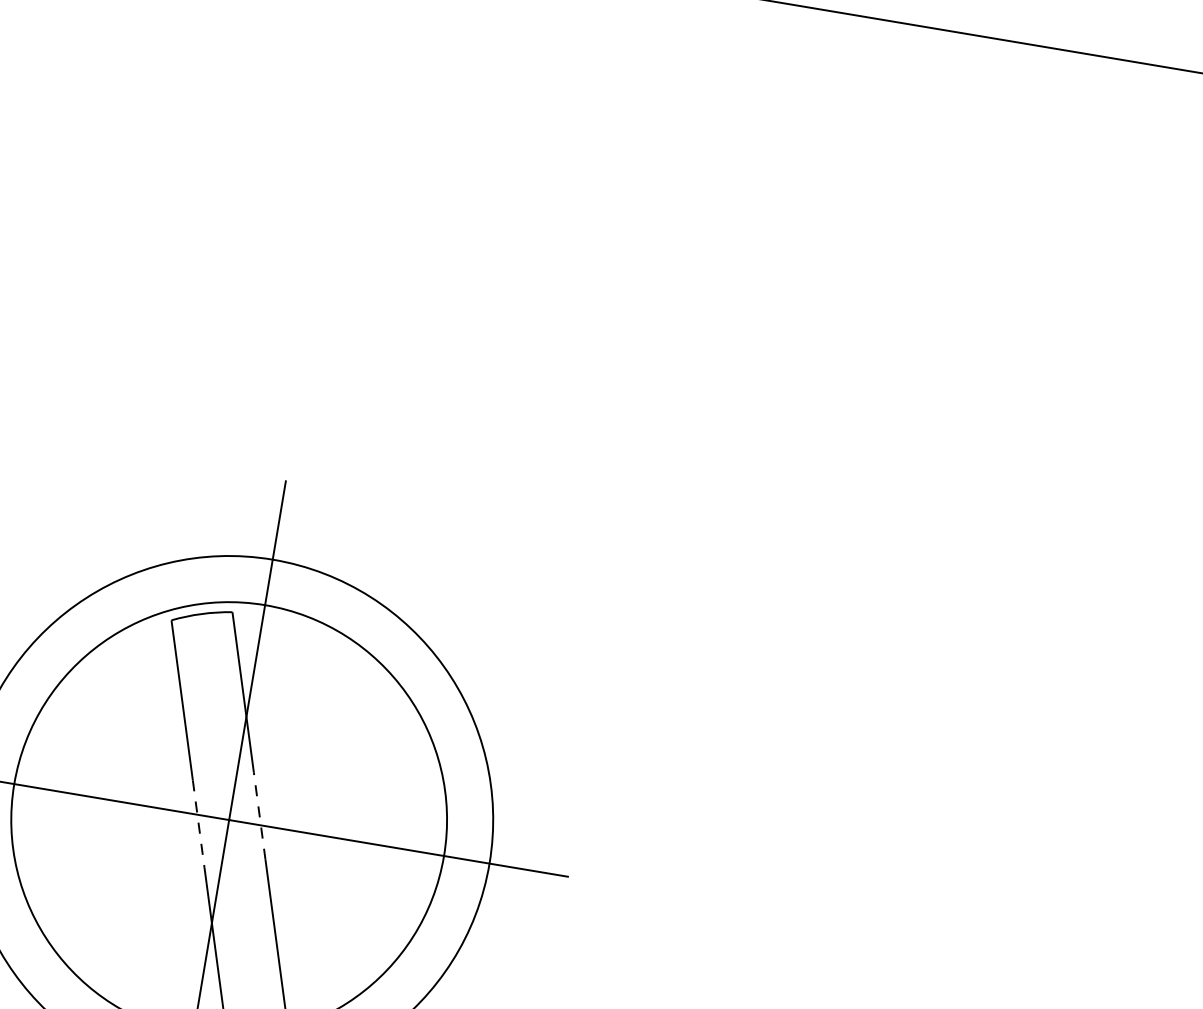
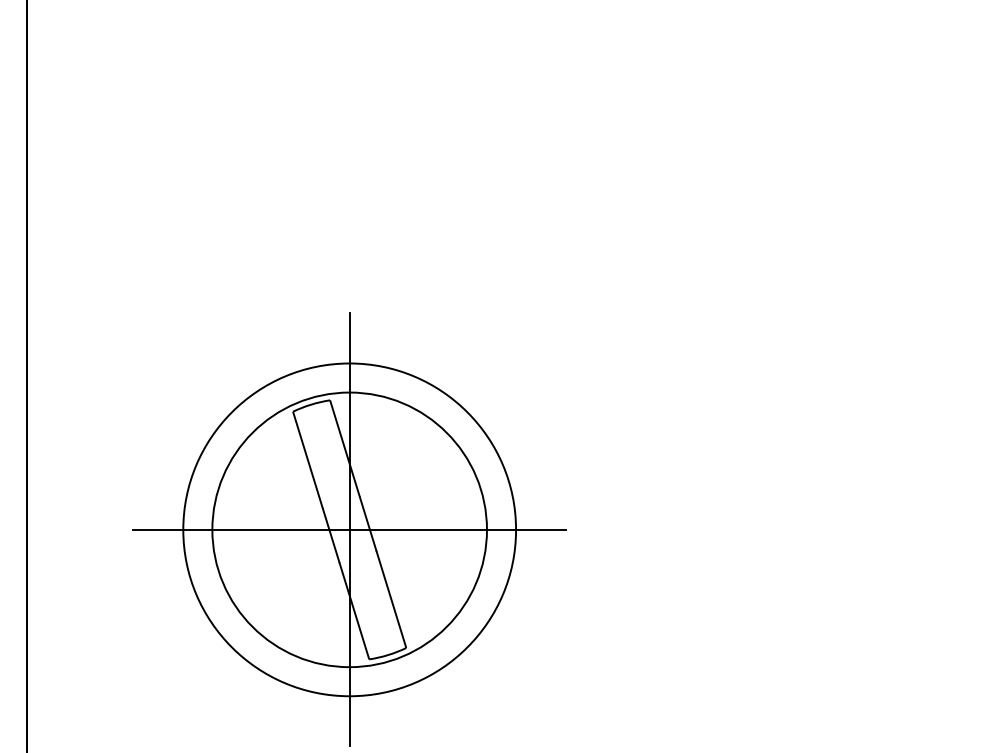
line: (260, 816) -> (368, 524), dashed -> solid
line: (199, 824) -> (331, 535), dashed -> solid

